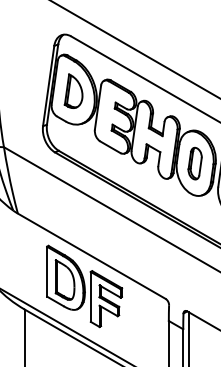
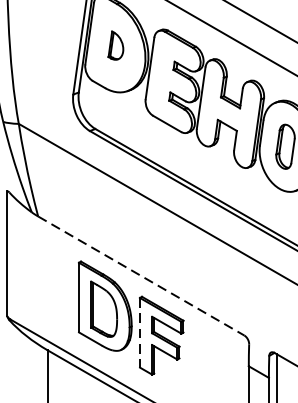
part: (73, 90) -> (115, 44), size x0.6
line: (92, 256) -> (142, 276), solid -> dashed
line: (90, 296) -> (139, 332), solid -> dashed

